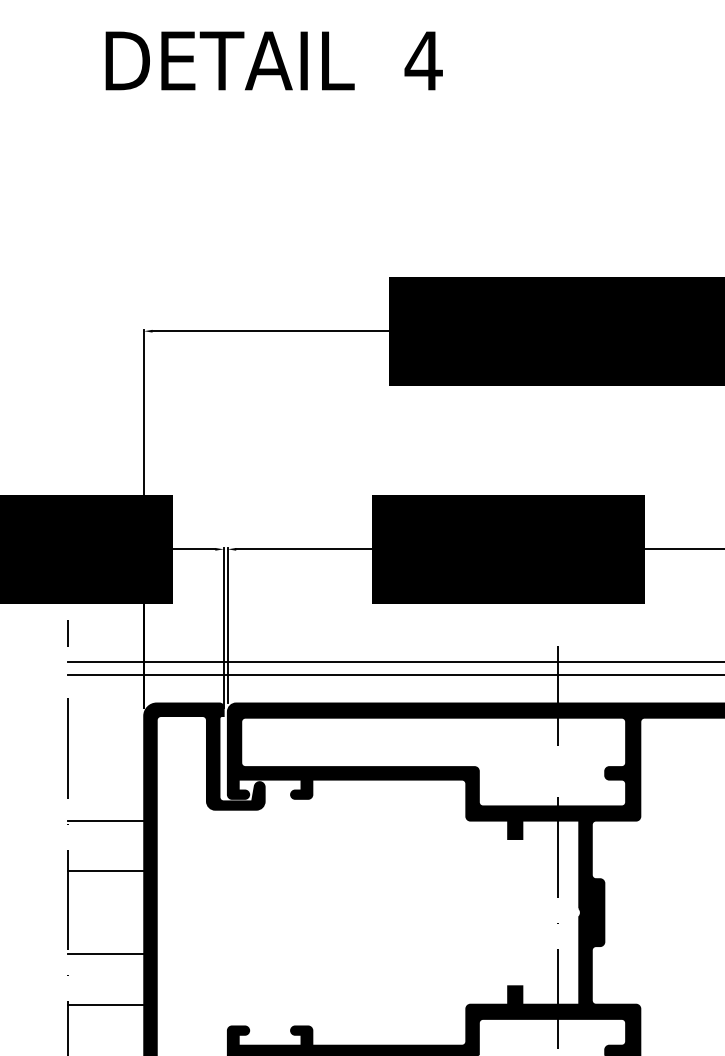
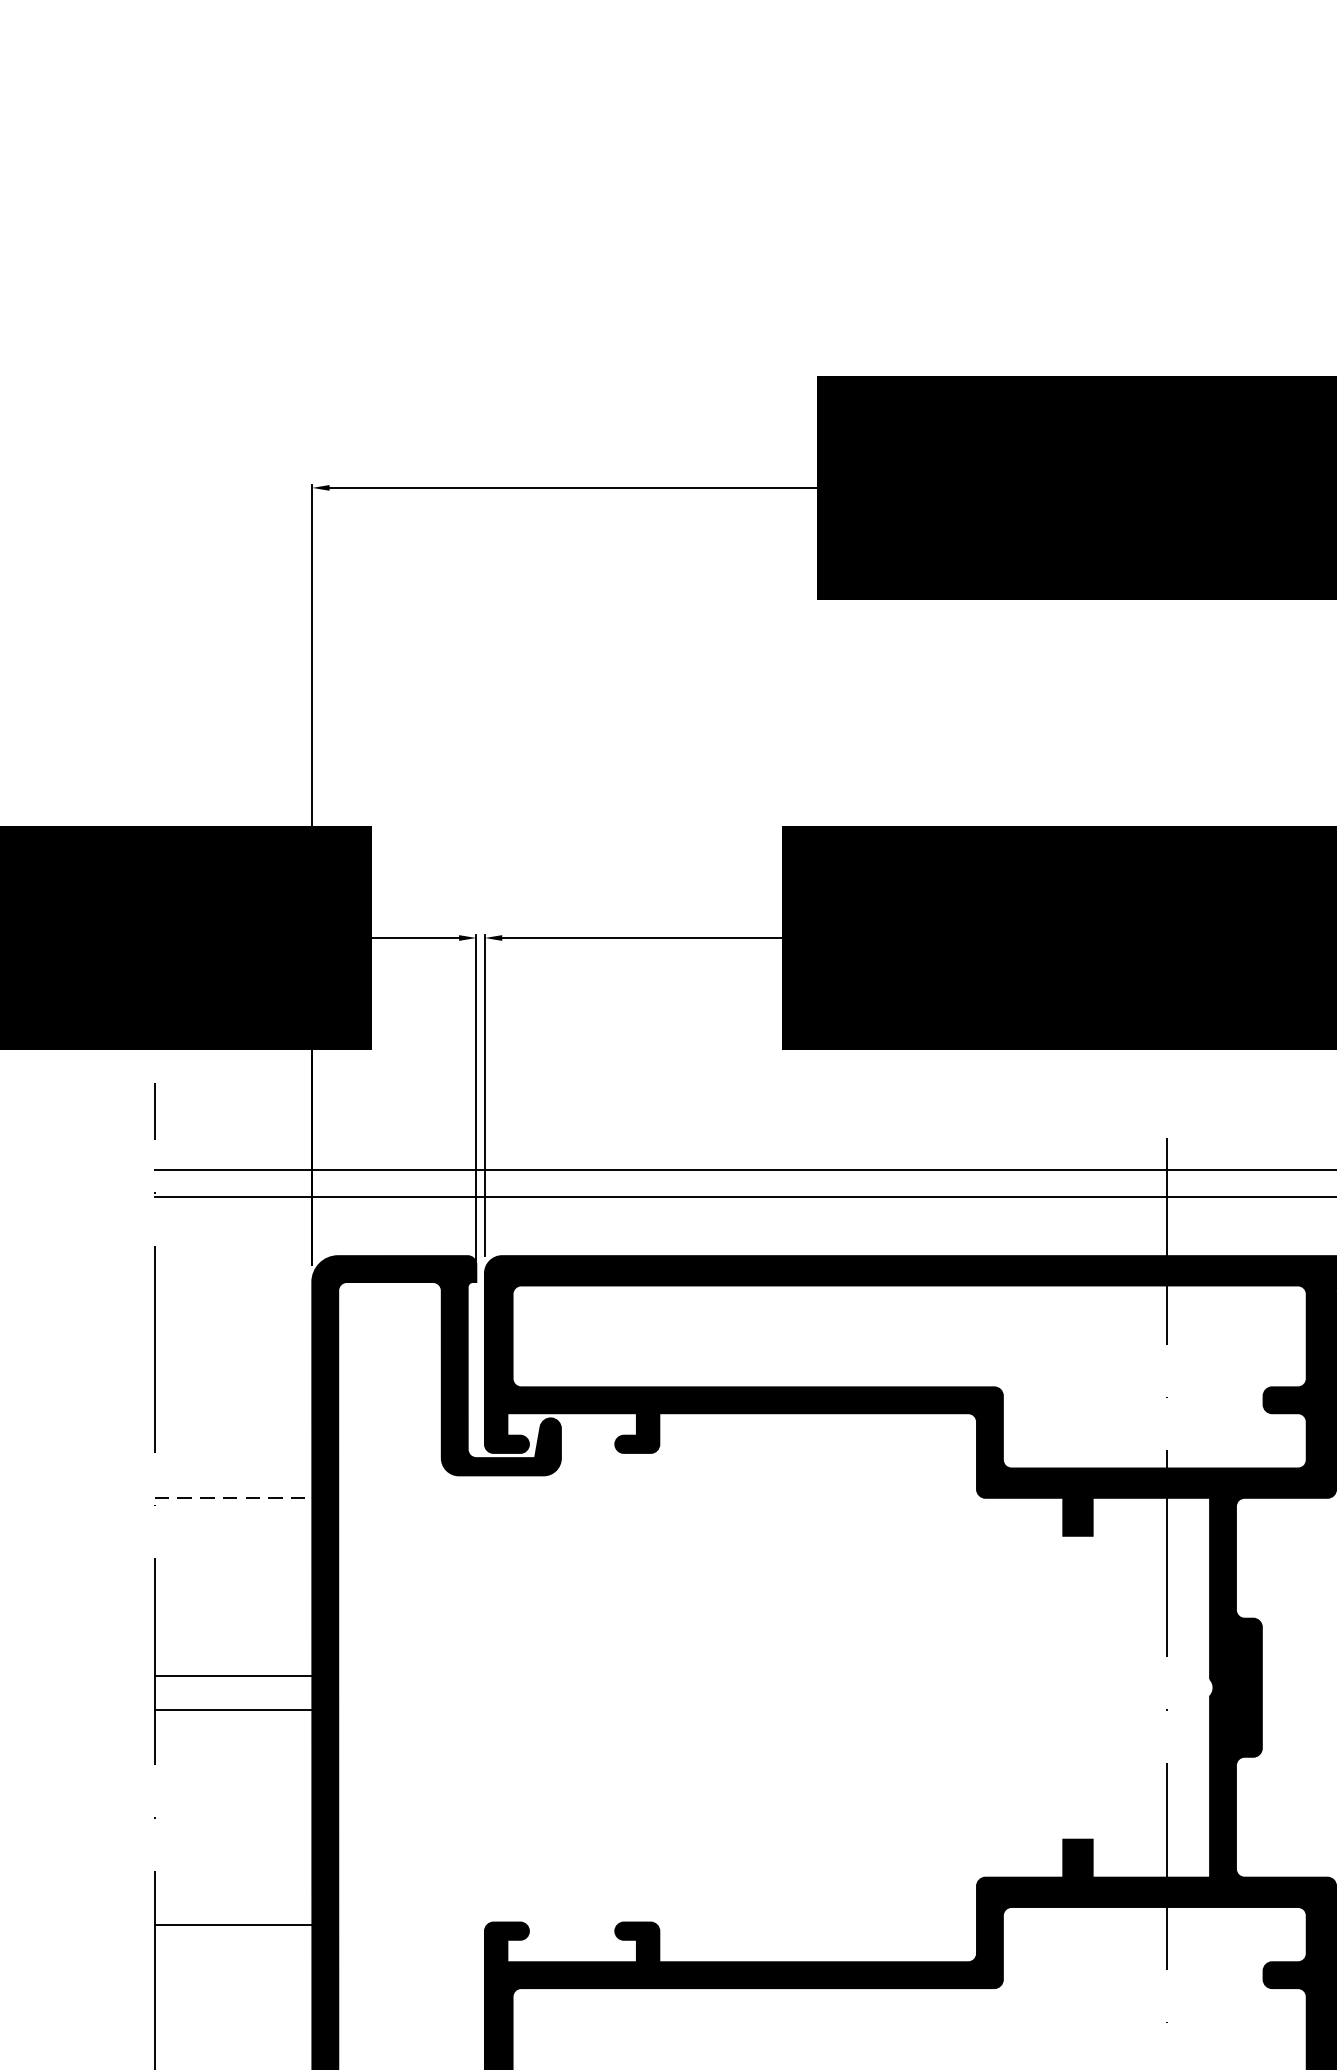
line: (106, 820) -> (234, 1497), solid -> dashed
line: (105, 870) -> (232, 1675), moved
line: (105, 954) -> (232, 1710), moved
line: (105, 1004) -> (232, 1924), moved

